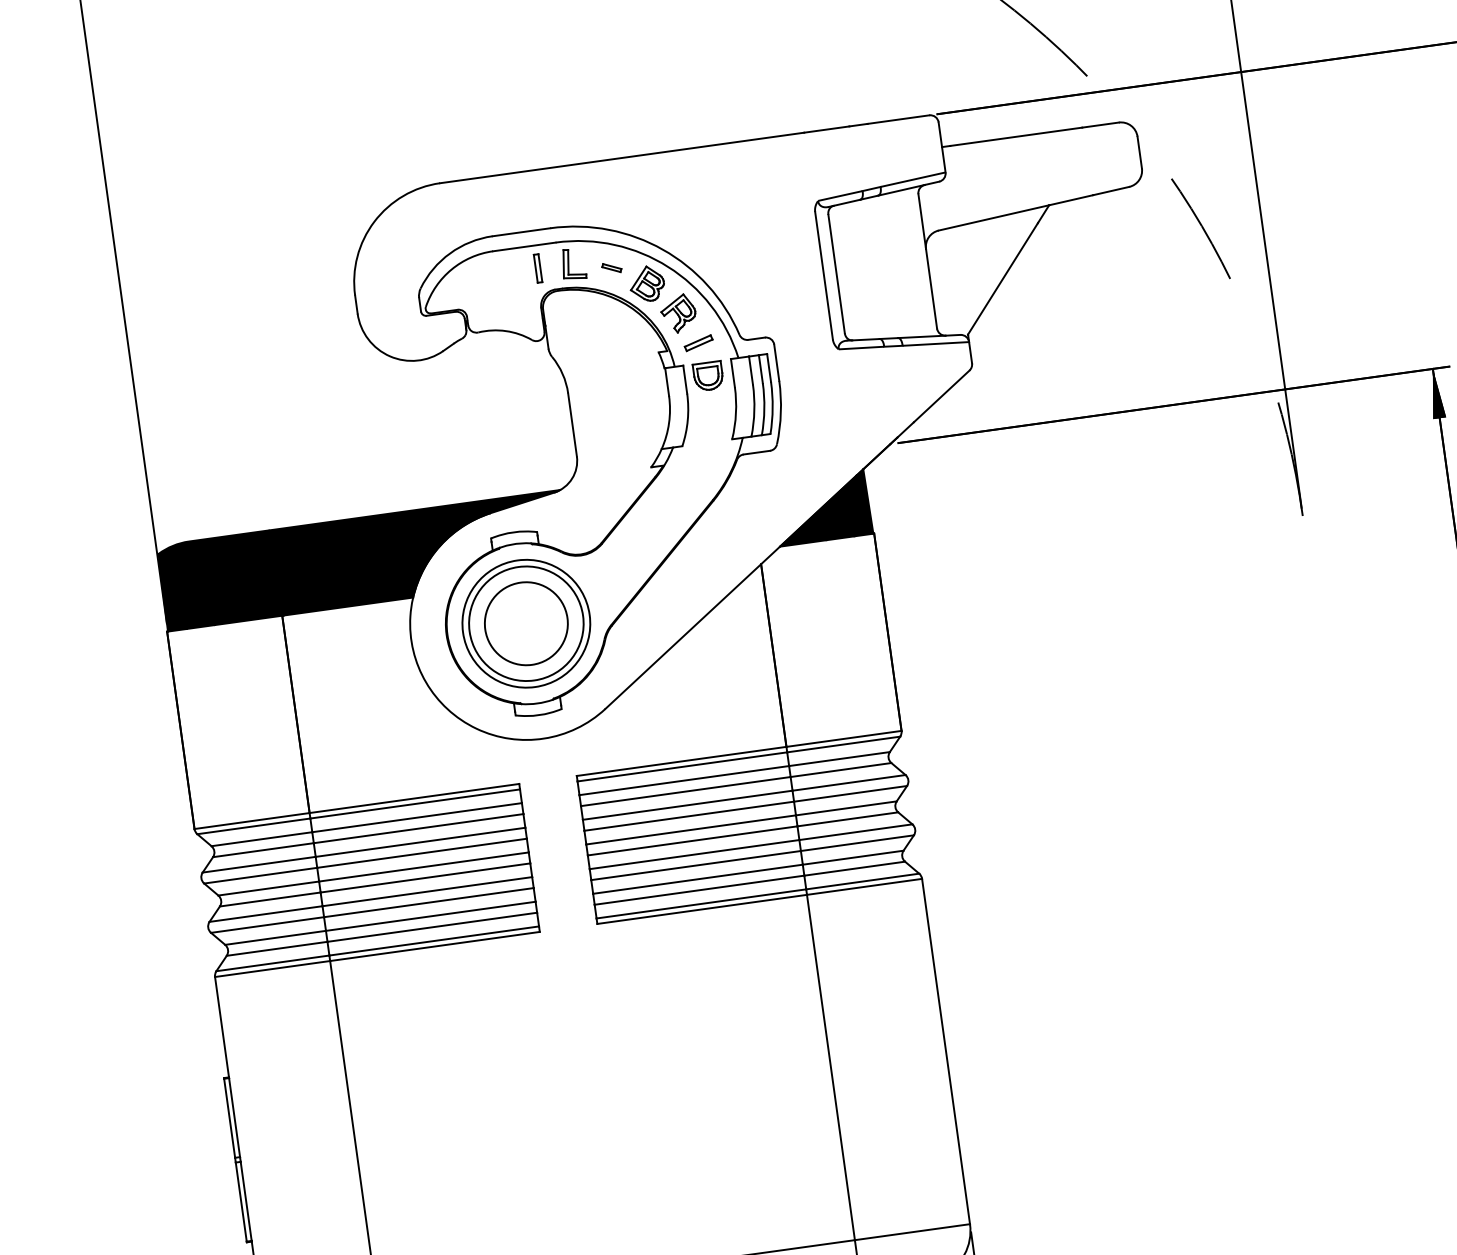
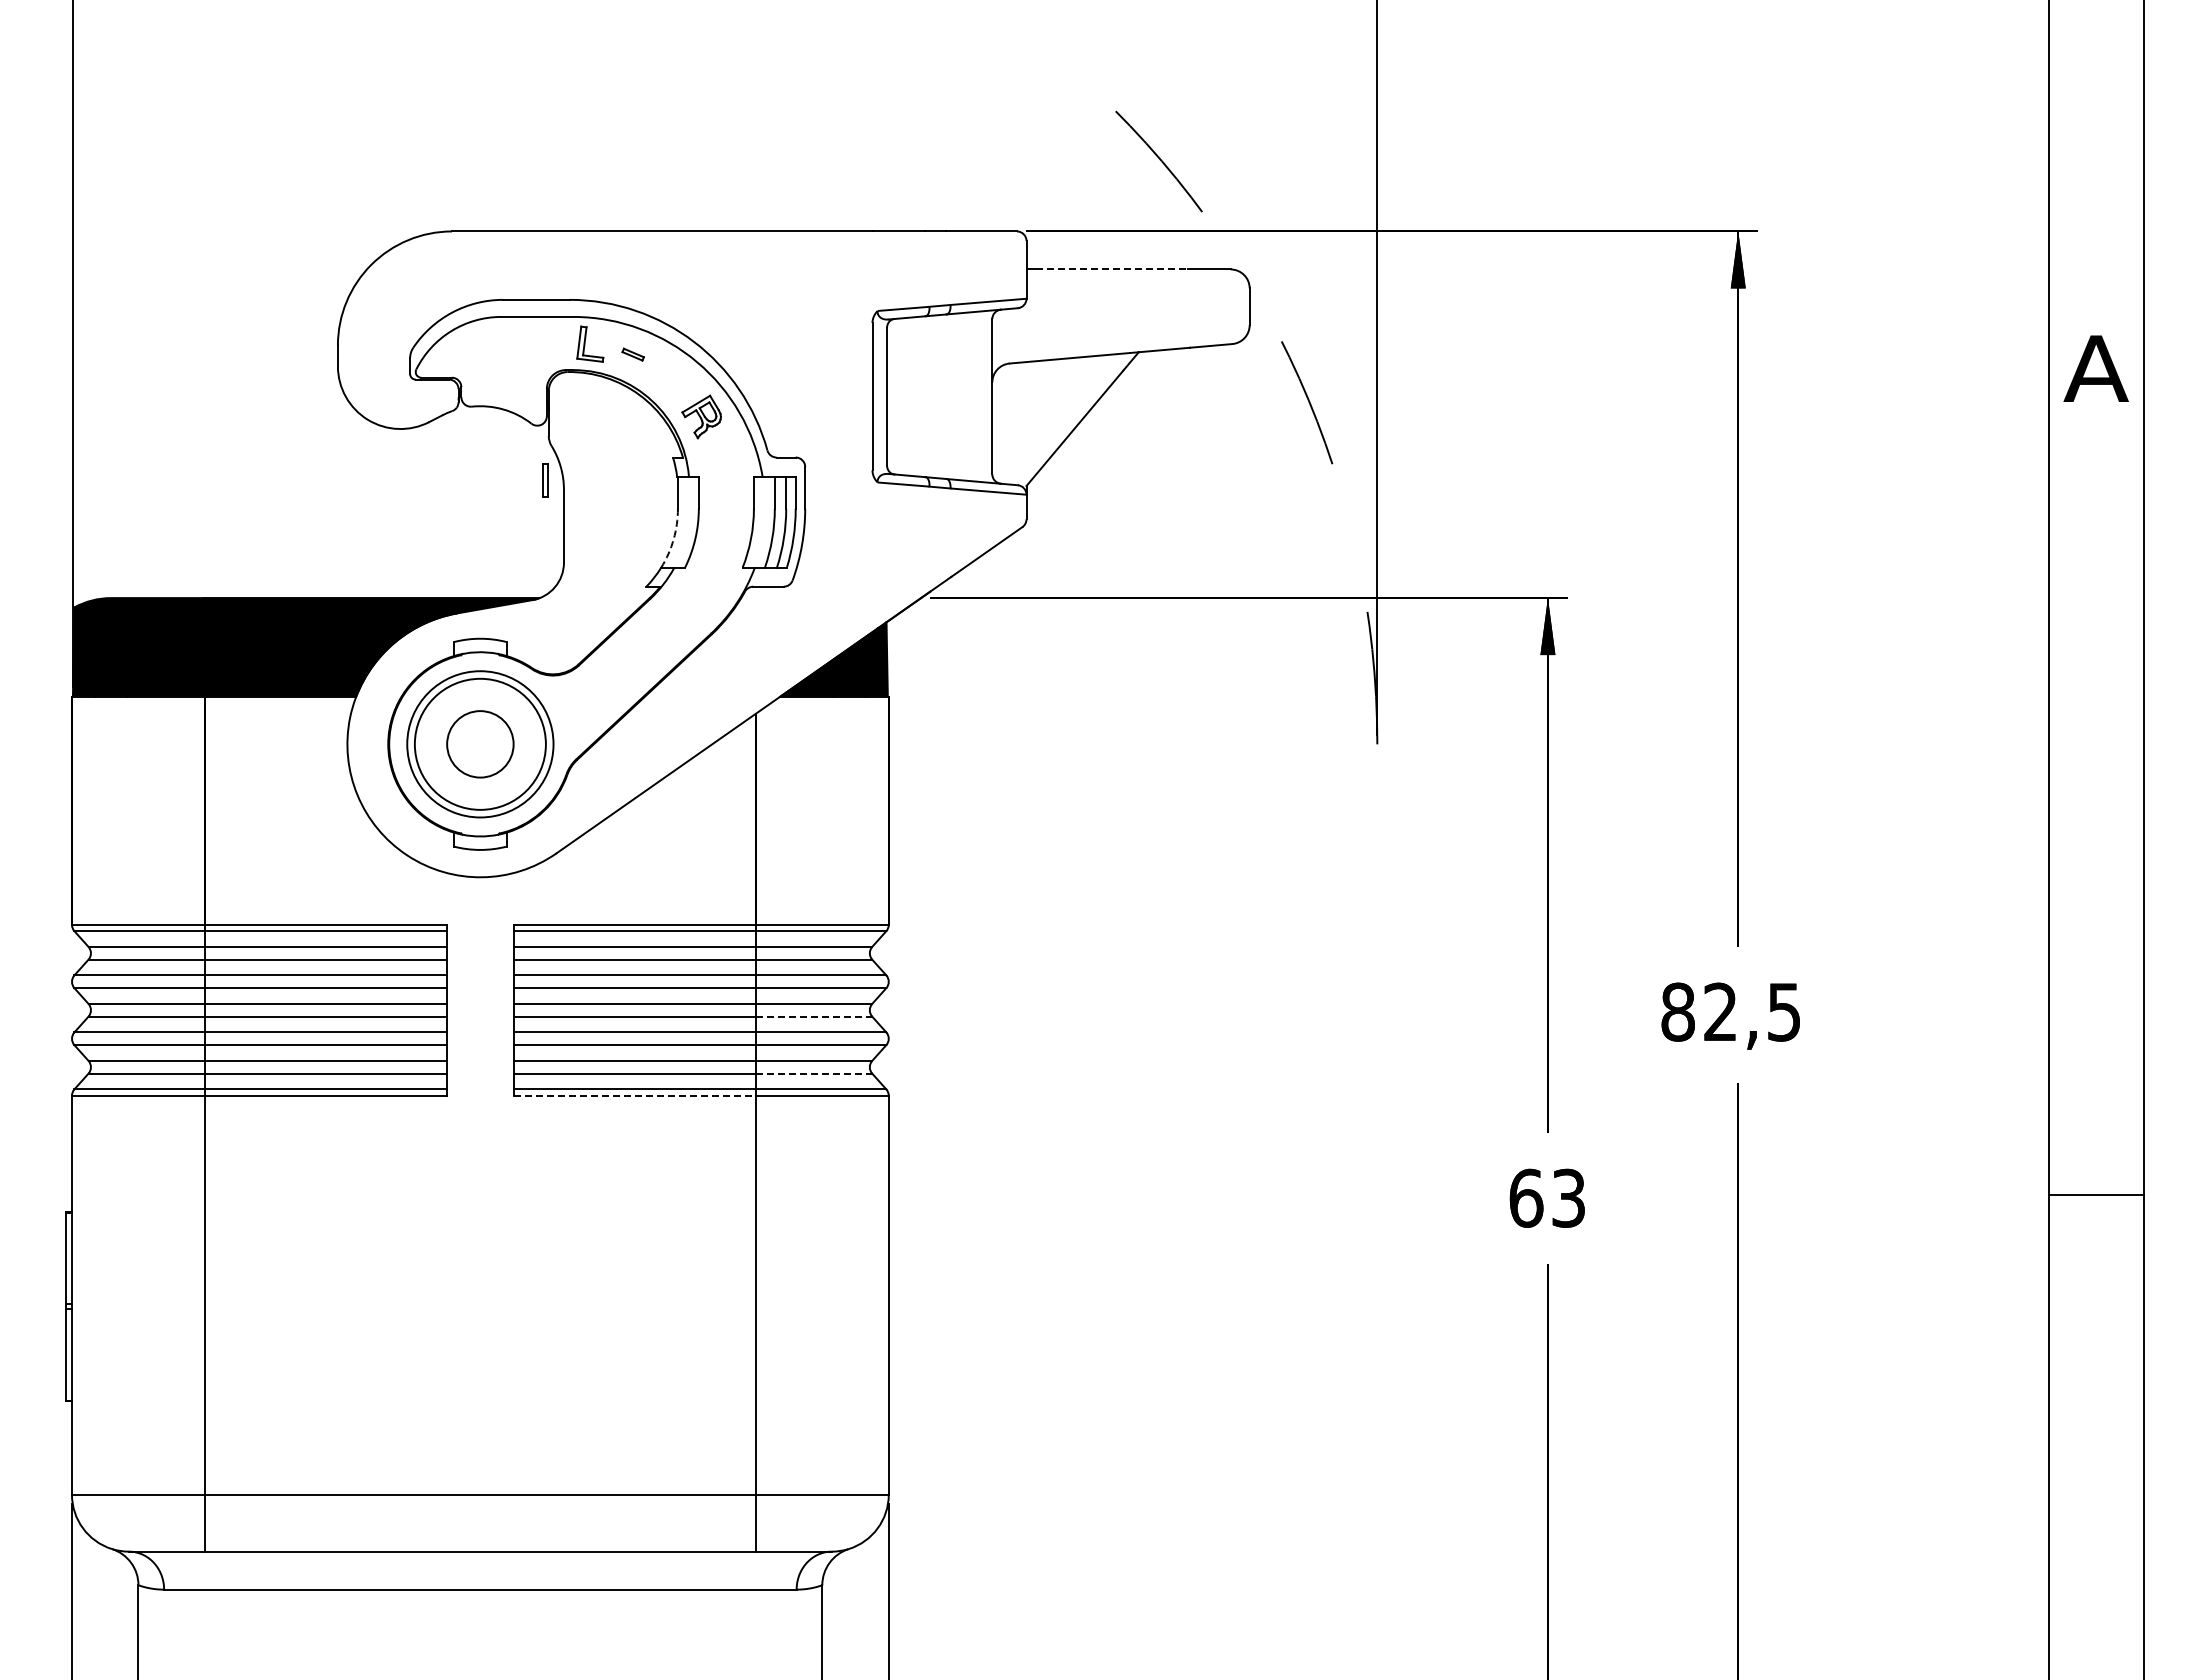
line: (1016, 136) -> (1112, 269), solid -> dashed
part: (538, 268) -> (545, 480), moved
part: (646, 283) -> (670, 377), removed
part: (698, 343) -> (719, 453), removed
part: (708, 376) -> (725, 492), removed
arc: (668, 423) -> (673, 539), solid -> dashed
circle: (525, 623) -> (479, 743), size x0.7
line: (848, 819) -> (814, 1016), solid -> dashed
line: (855, 868) -> (814, 1073), solid -> dashed
line: (702, 909) -> (635, 1095), solid -> dashed

